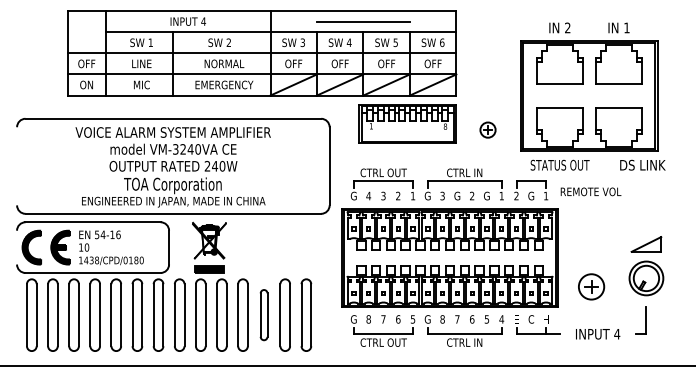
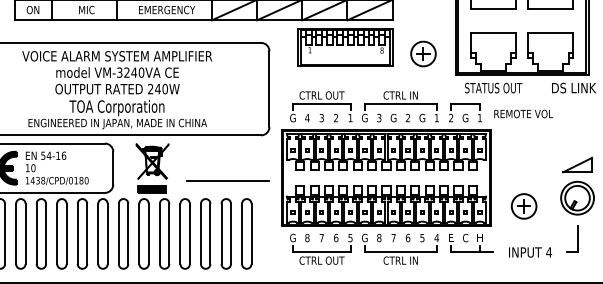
part: (487, 129) -> (422, 53), size x1.67
line: (287, 260) -> (228, 180), added
part: (263, 314) -> (205, 233), size x1.43

